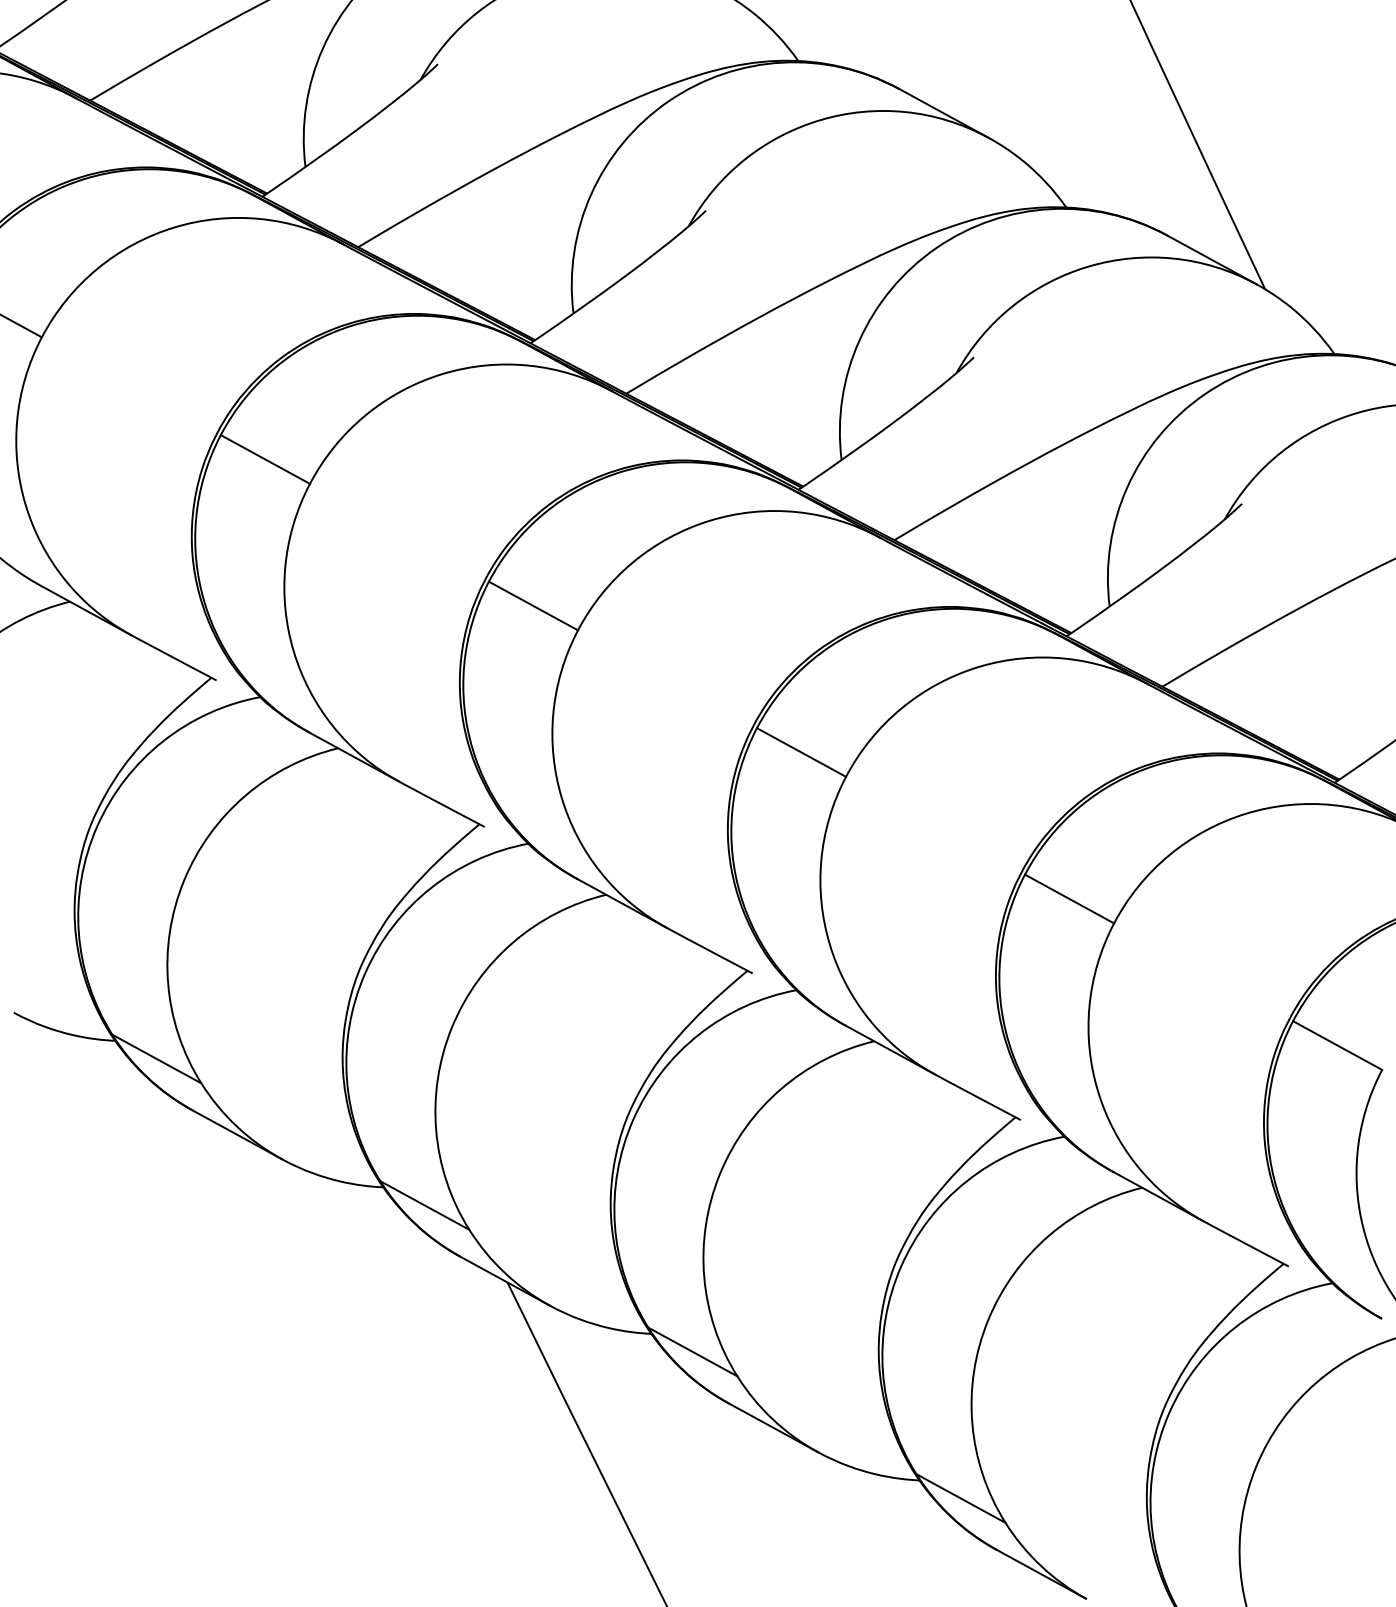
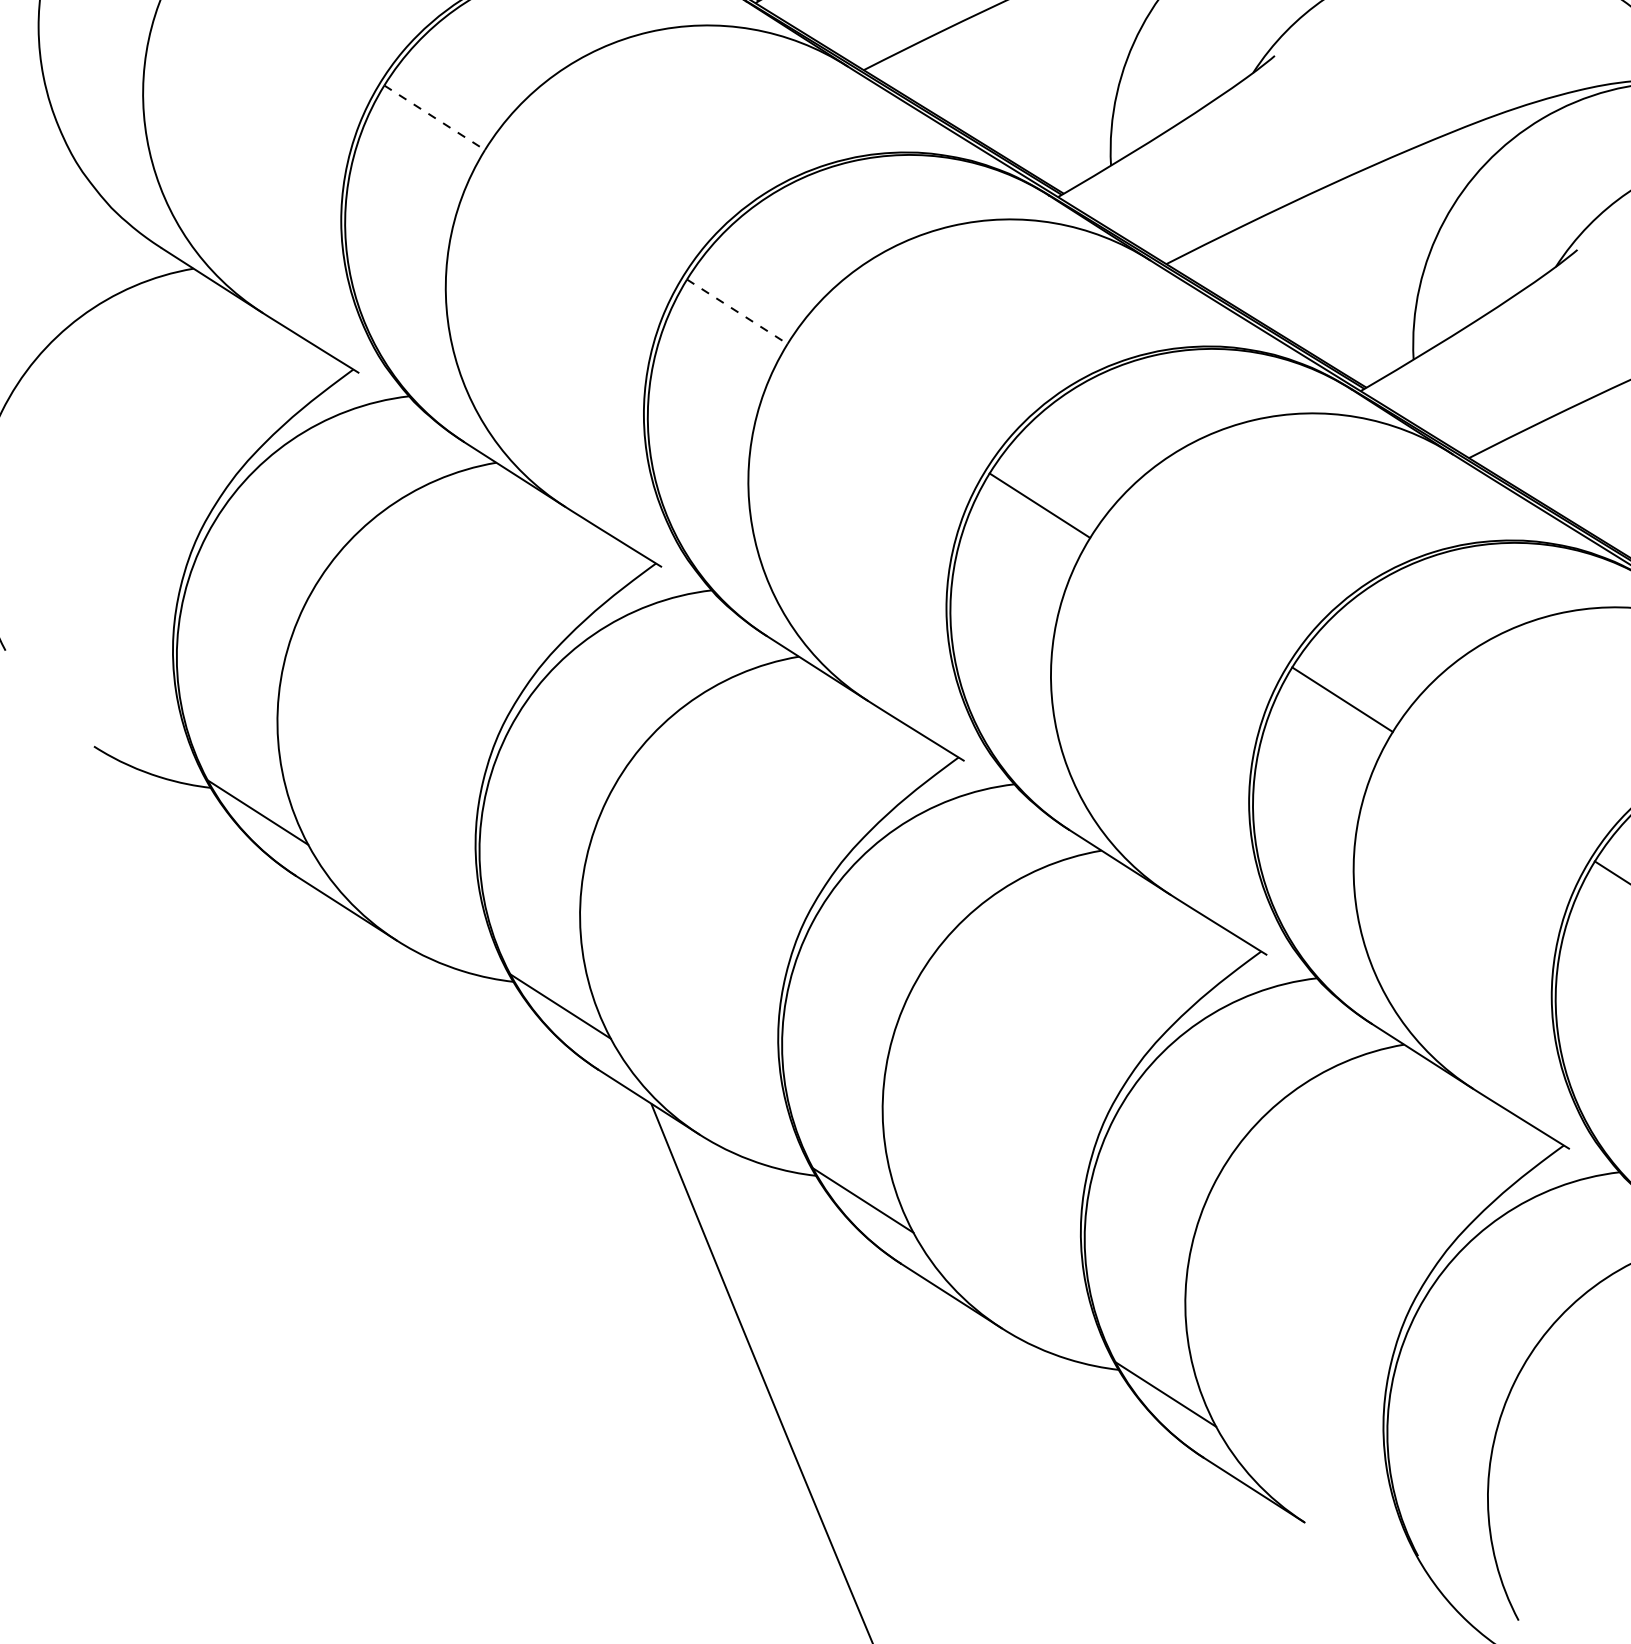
line: (265, 459) -> (434, 117), solid -> dashed
line: (533, 606) -> (737, 312), solid -> dashed

